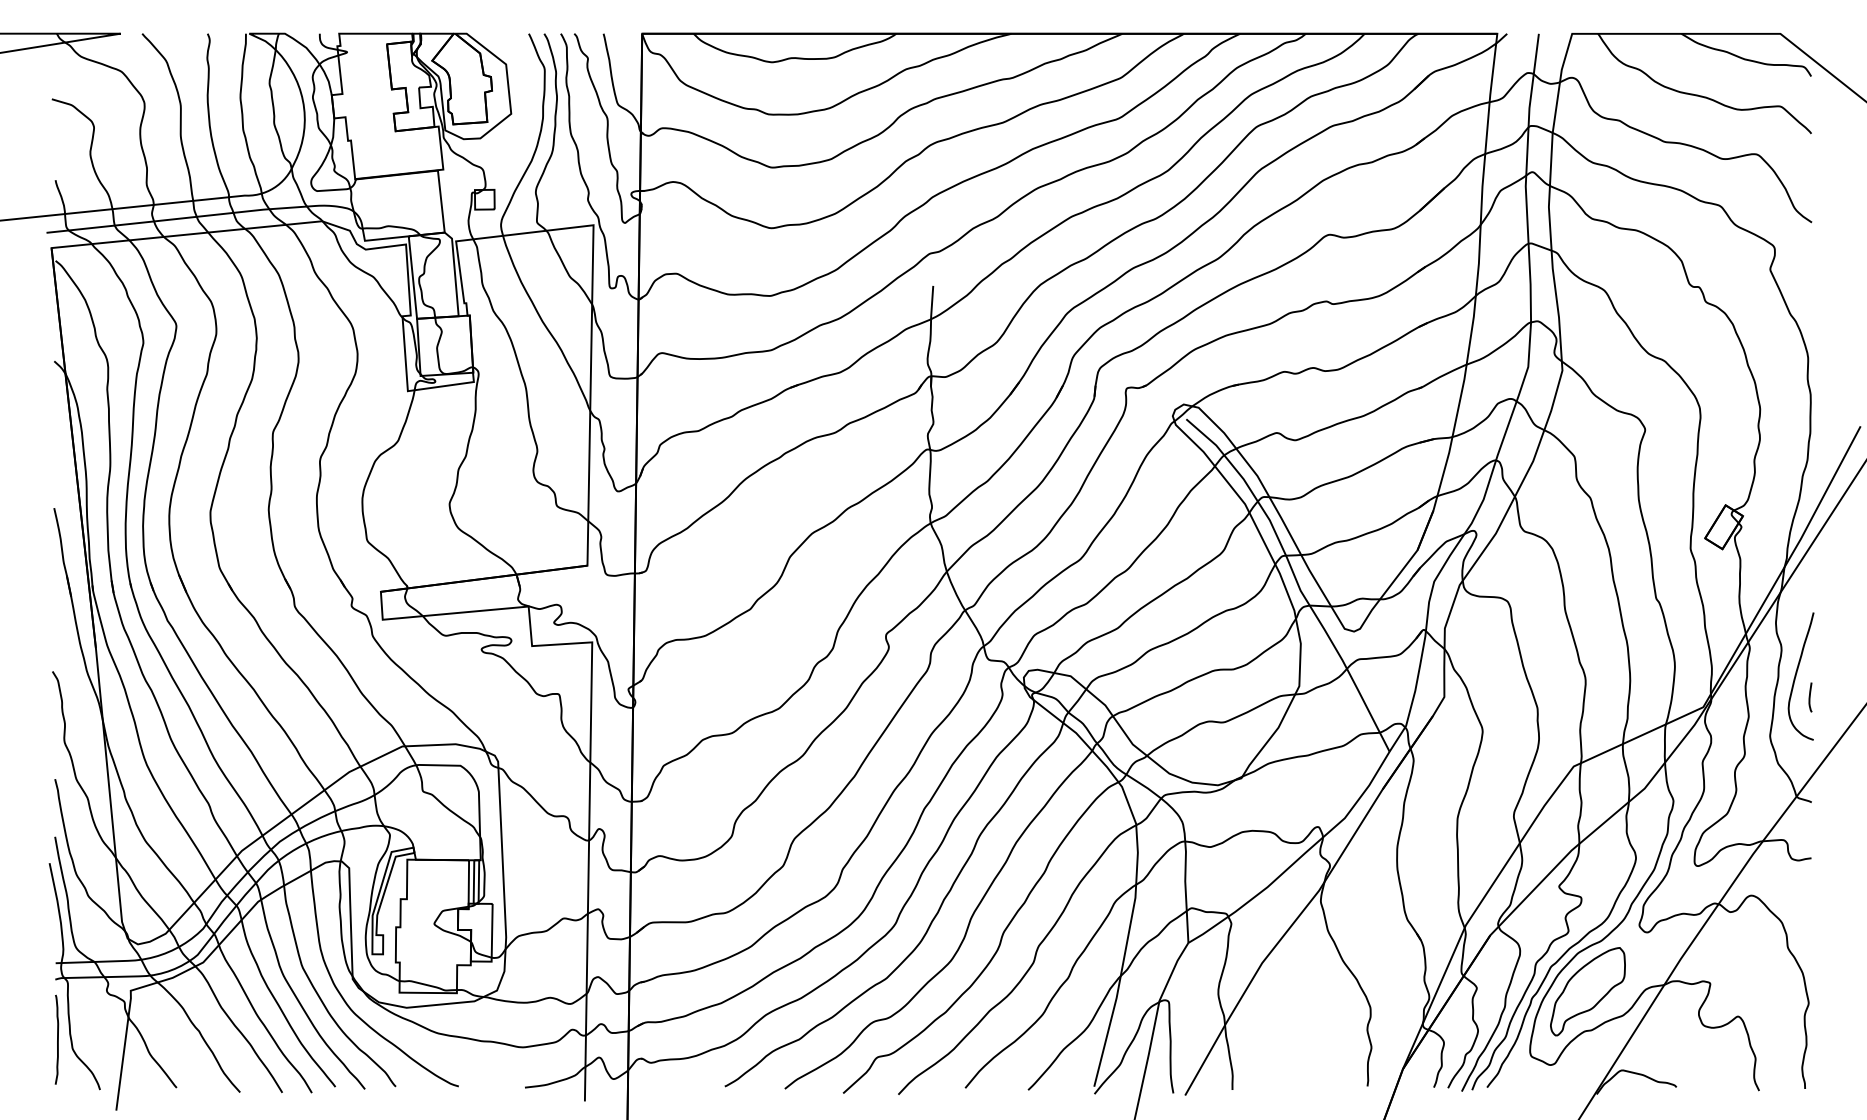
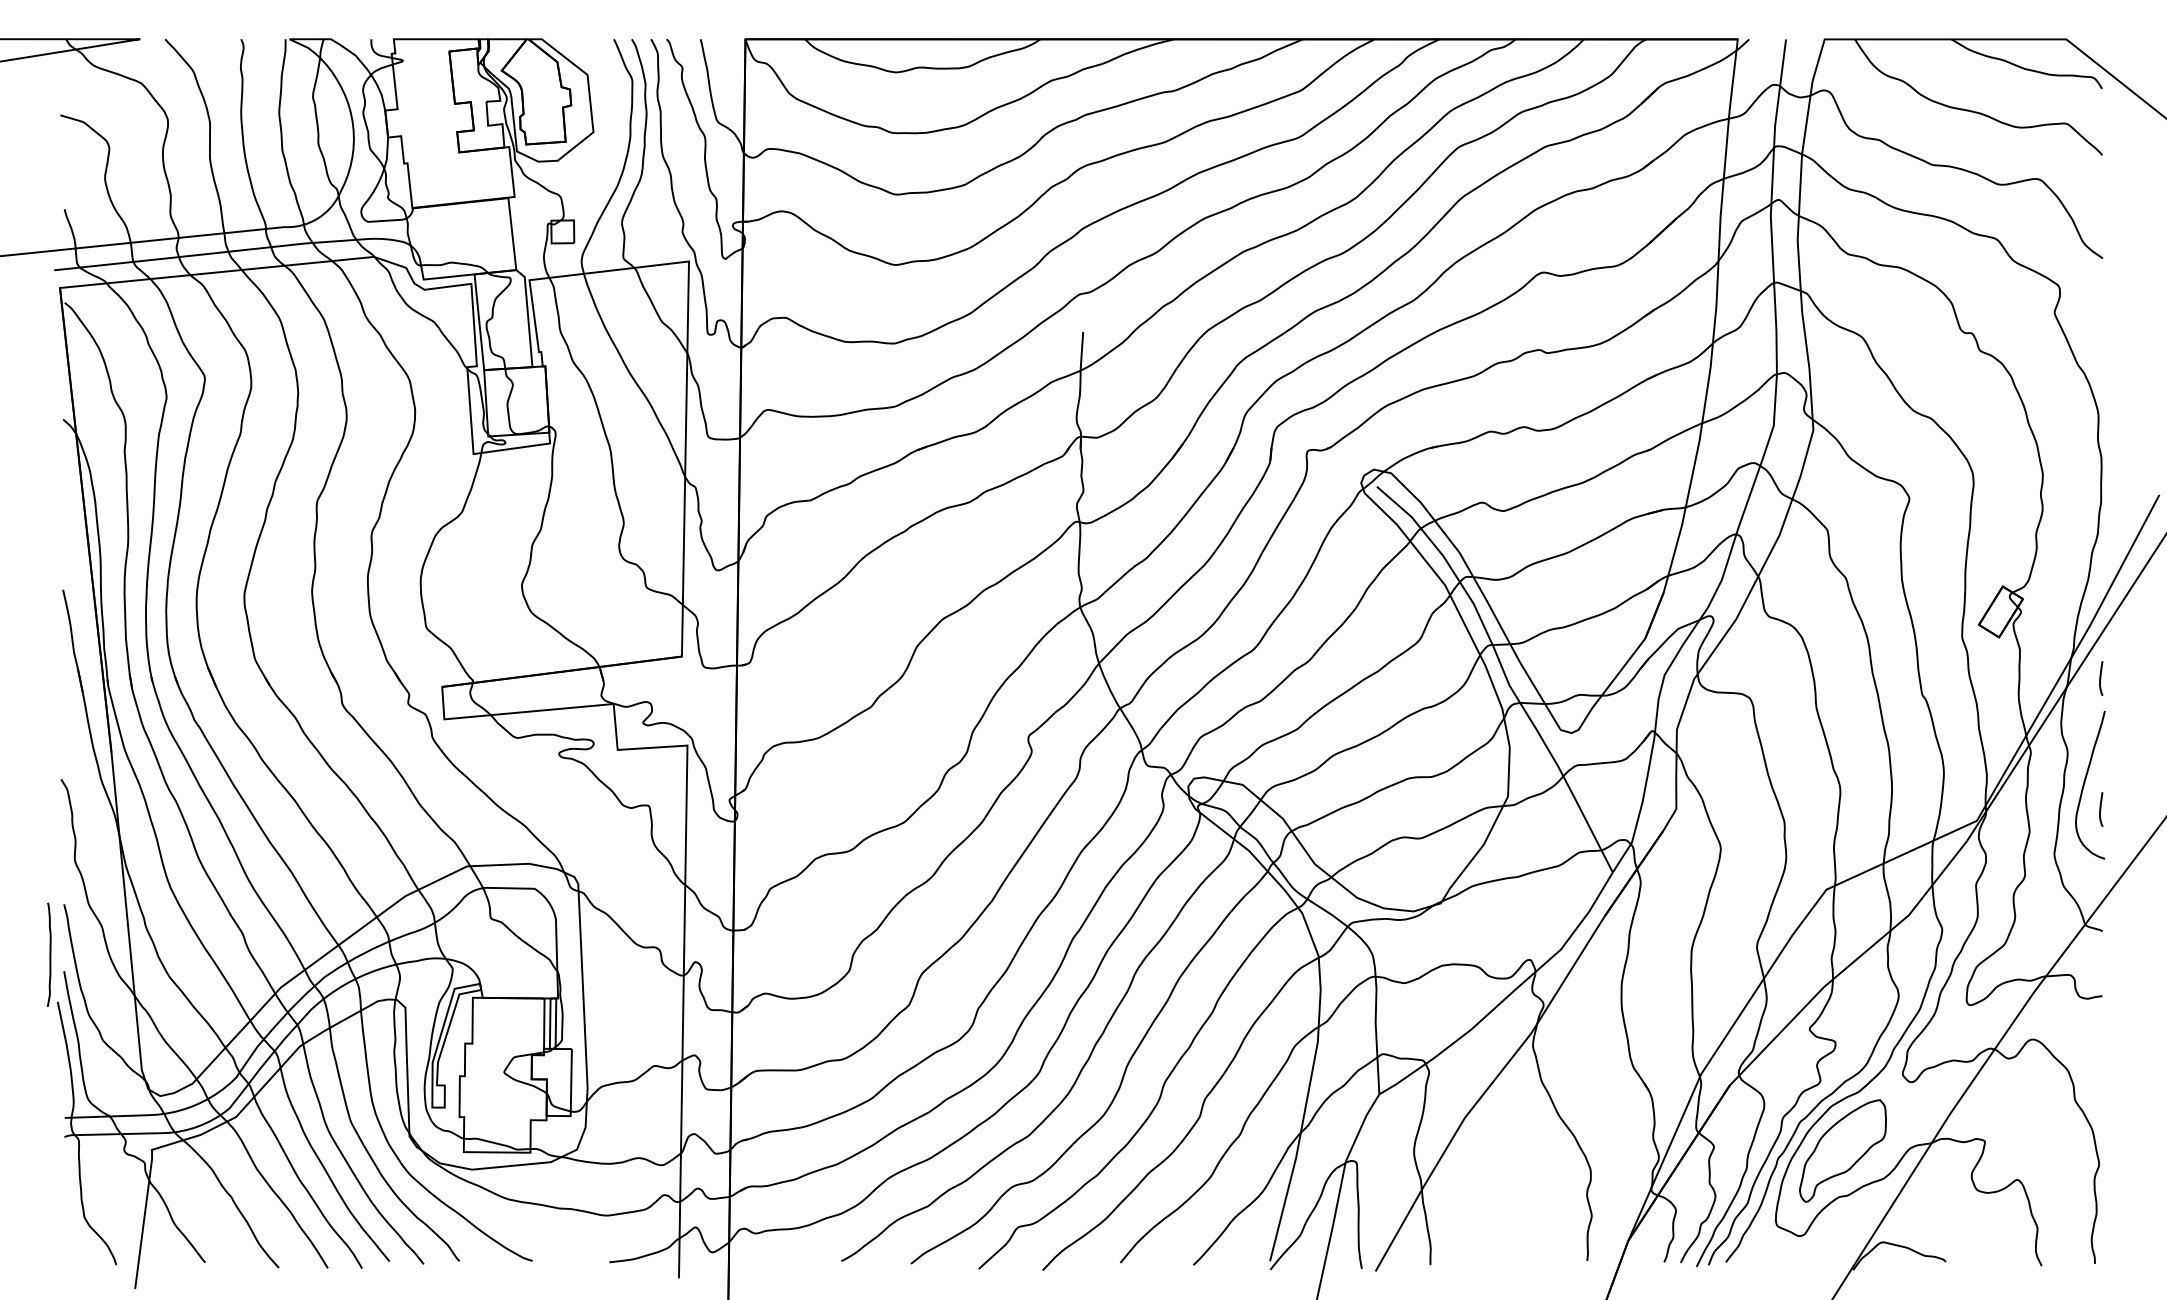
curve: (1810, 584) -> (2101, 678), added
curve: (57, 1039) -> (49, 954), moved

